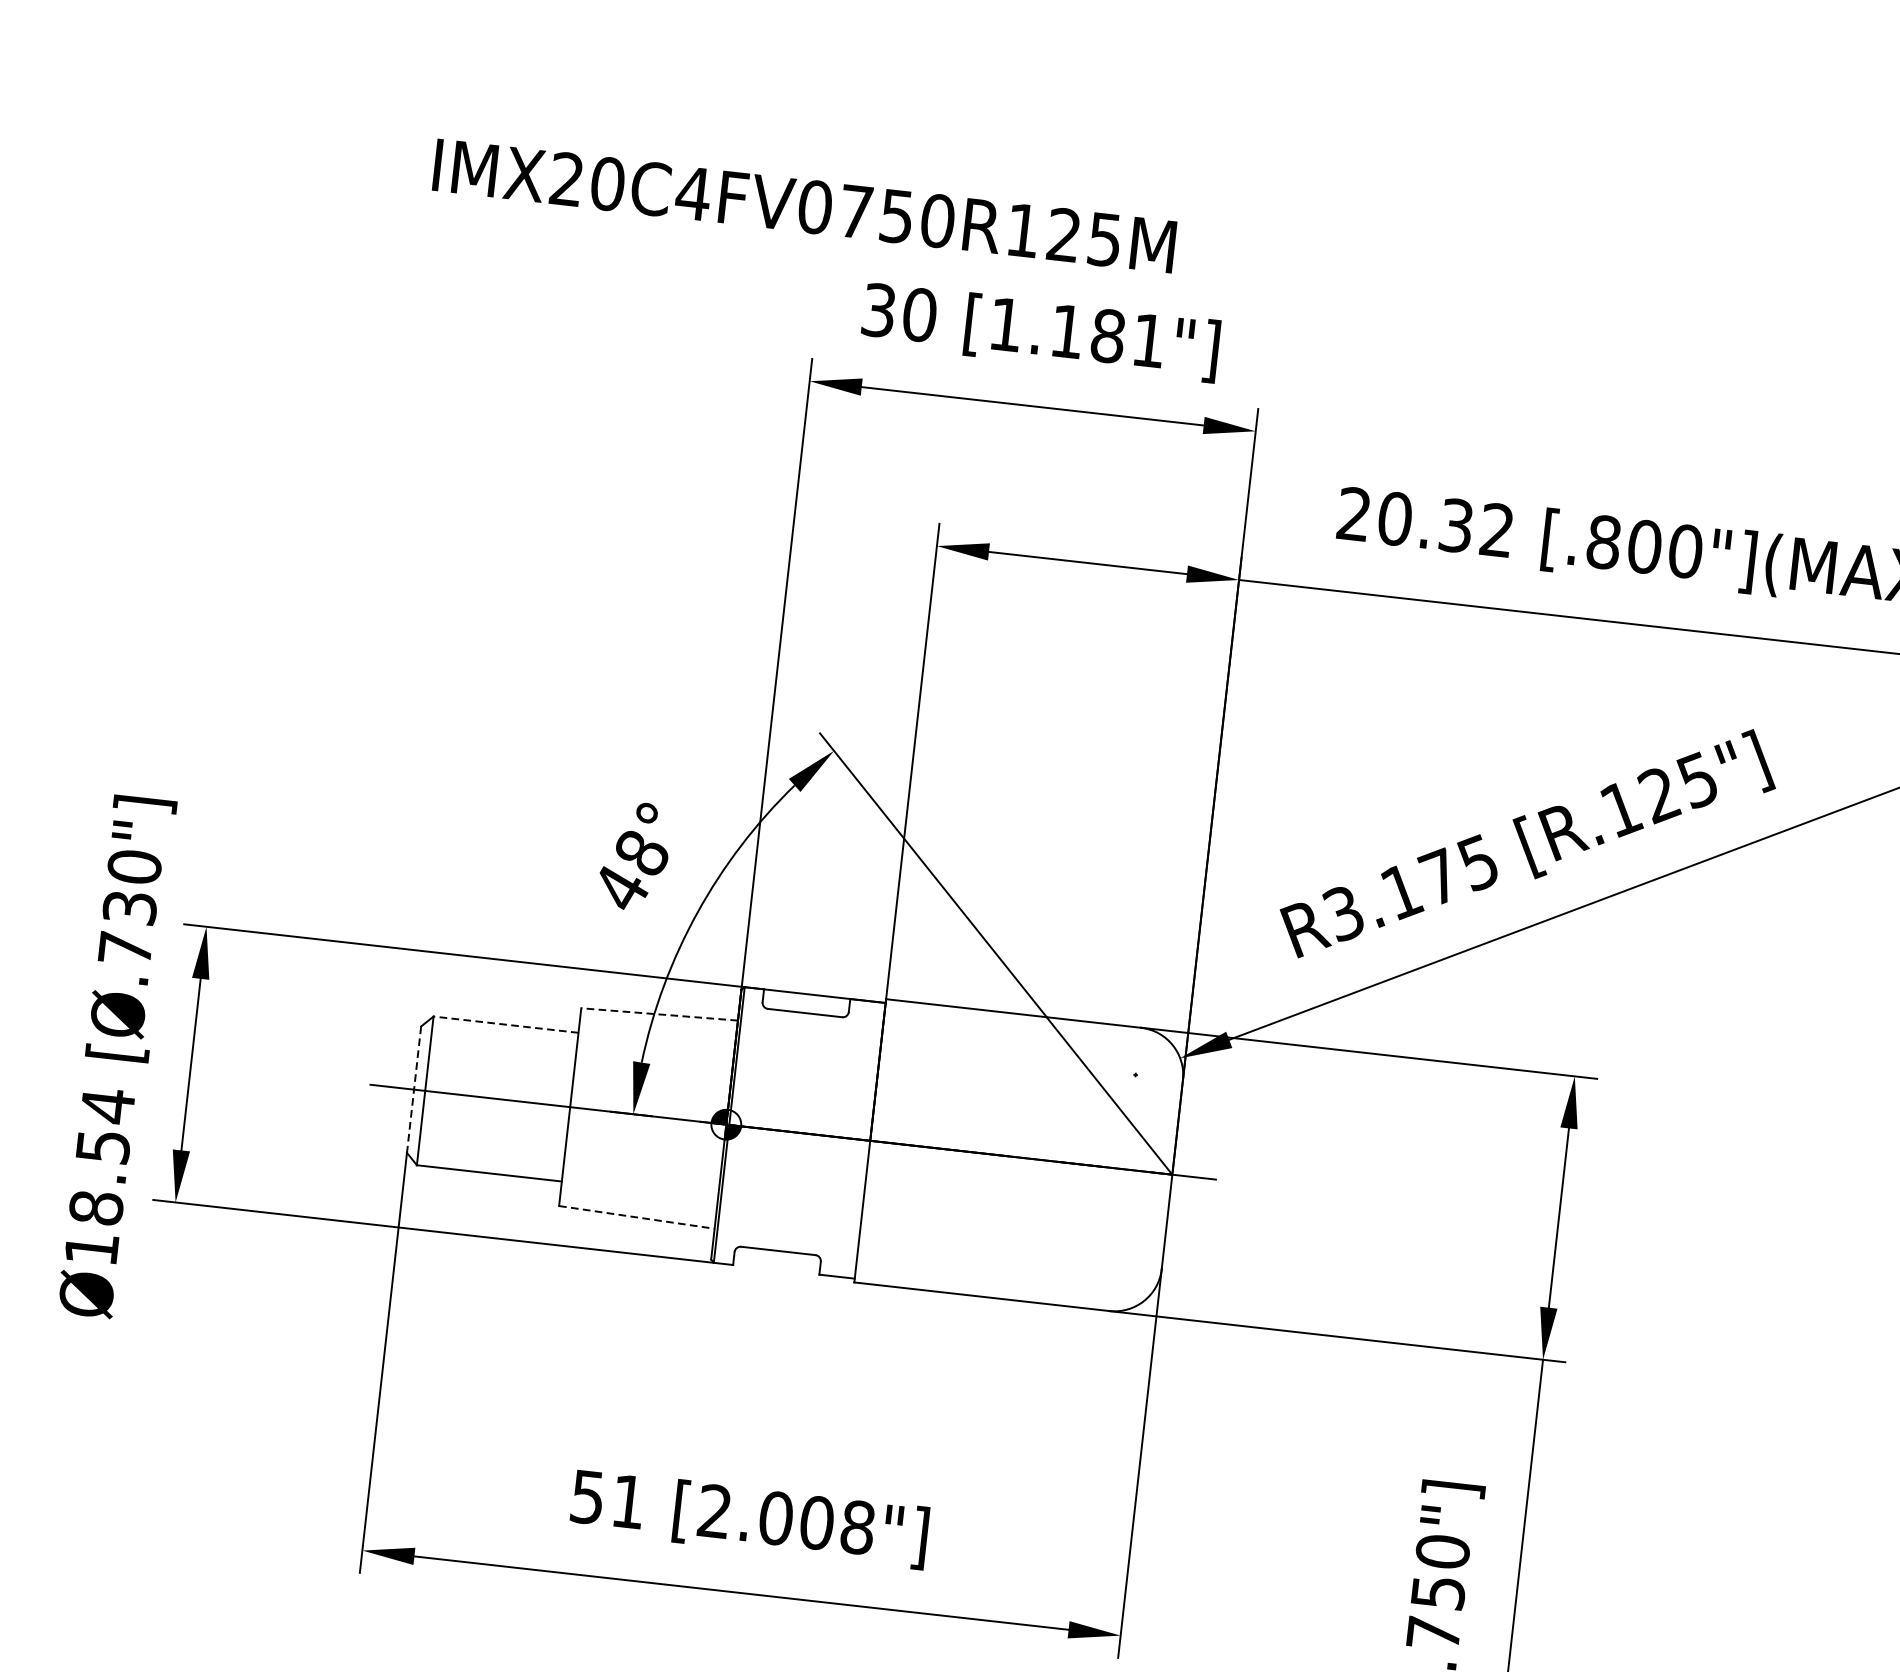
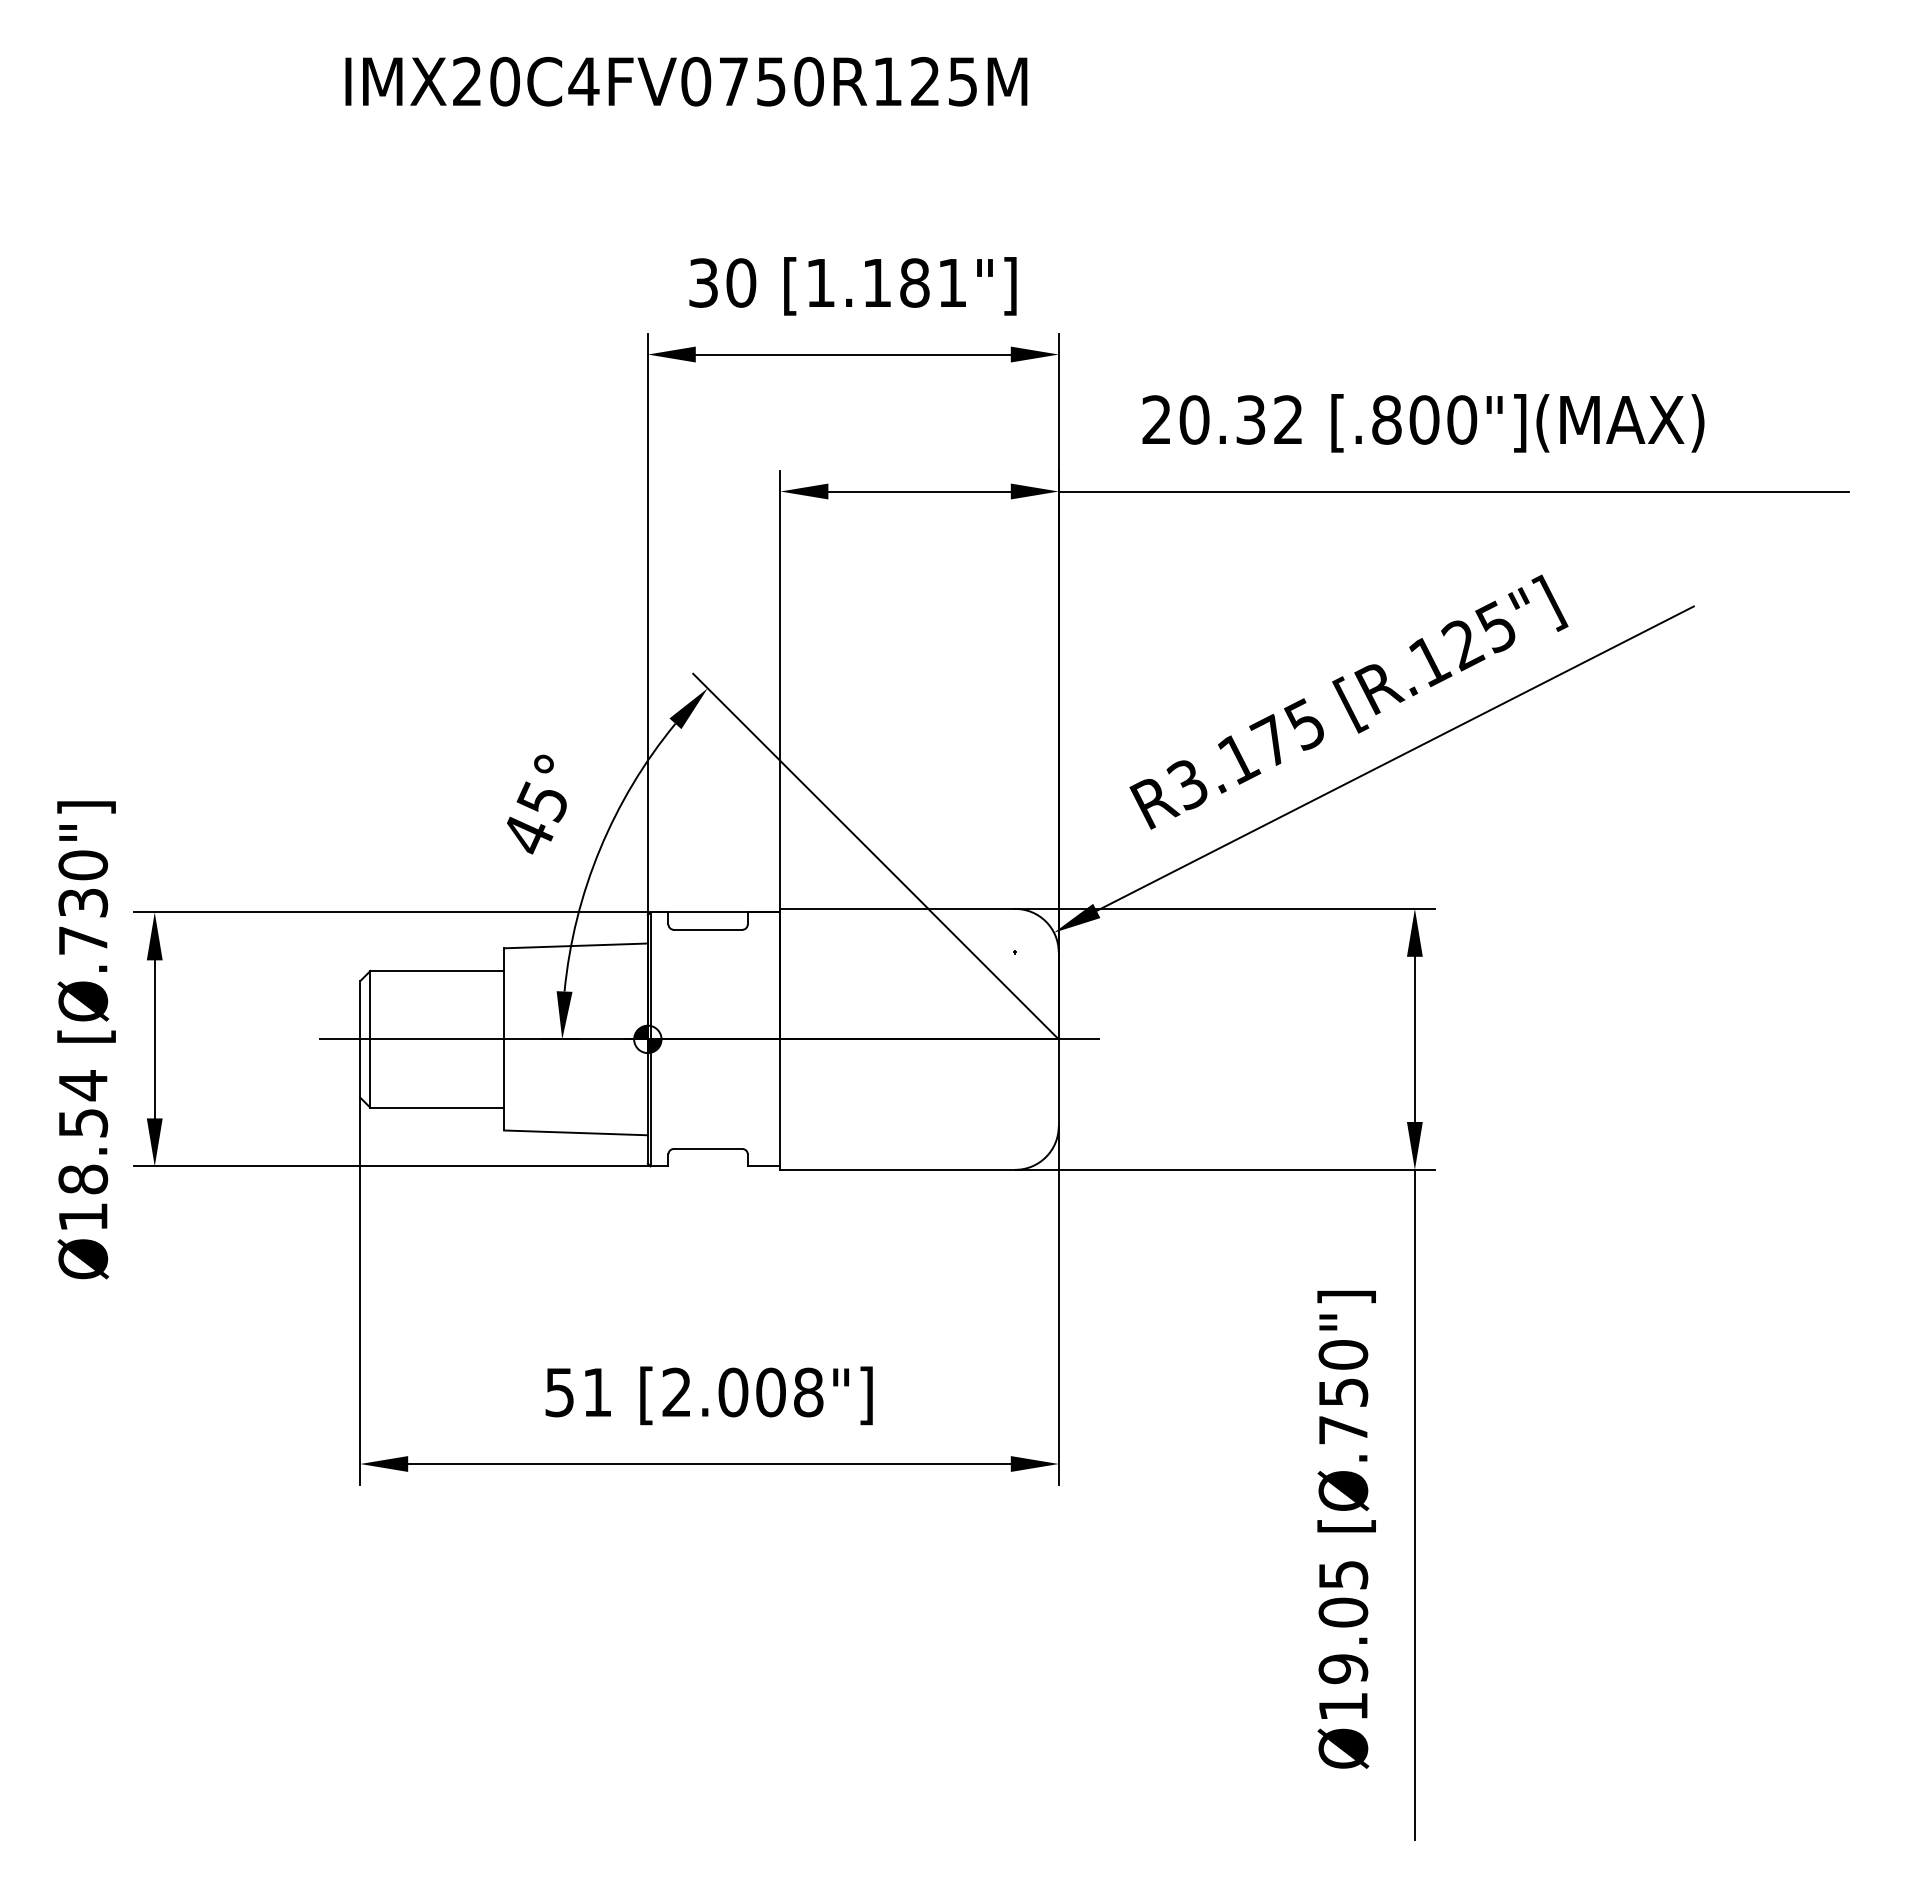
text: (804, 205) -> (686, 81), moved
text: (639, 853) -> (541, 801), 48° -> 45°
line: (659, 1013) -> (575, 945), dashed -> solid
line: (506, 1024) -> (437, 970), dashed -> solid
line: (414, 1089) -> (360, 1039), dashed -> solid
line: (636, 1216) -> (575, 1132), dashed -> solid

